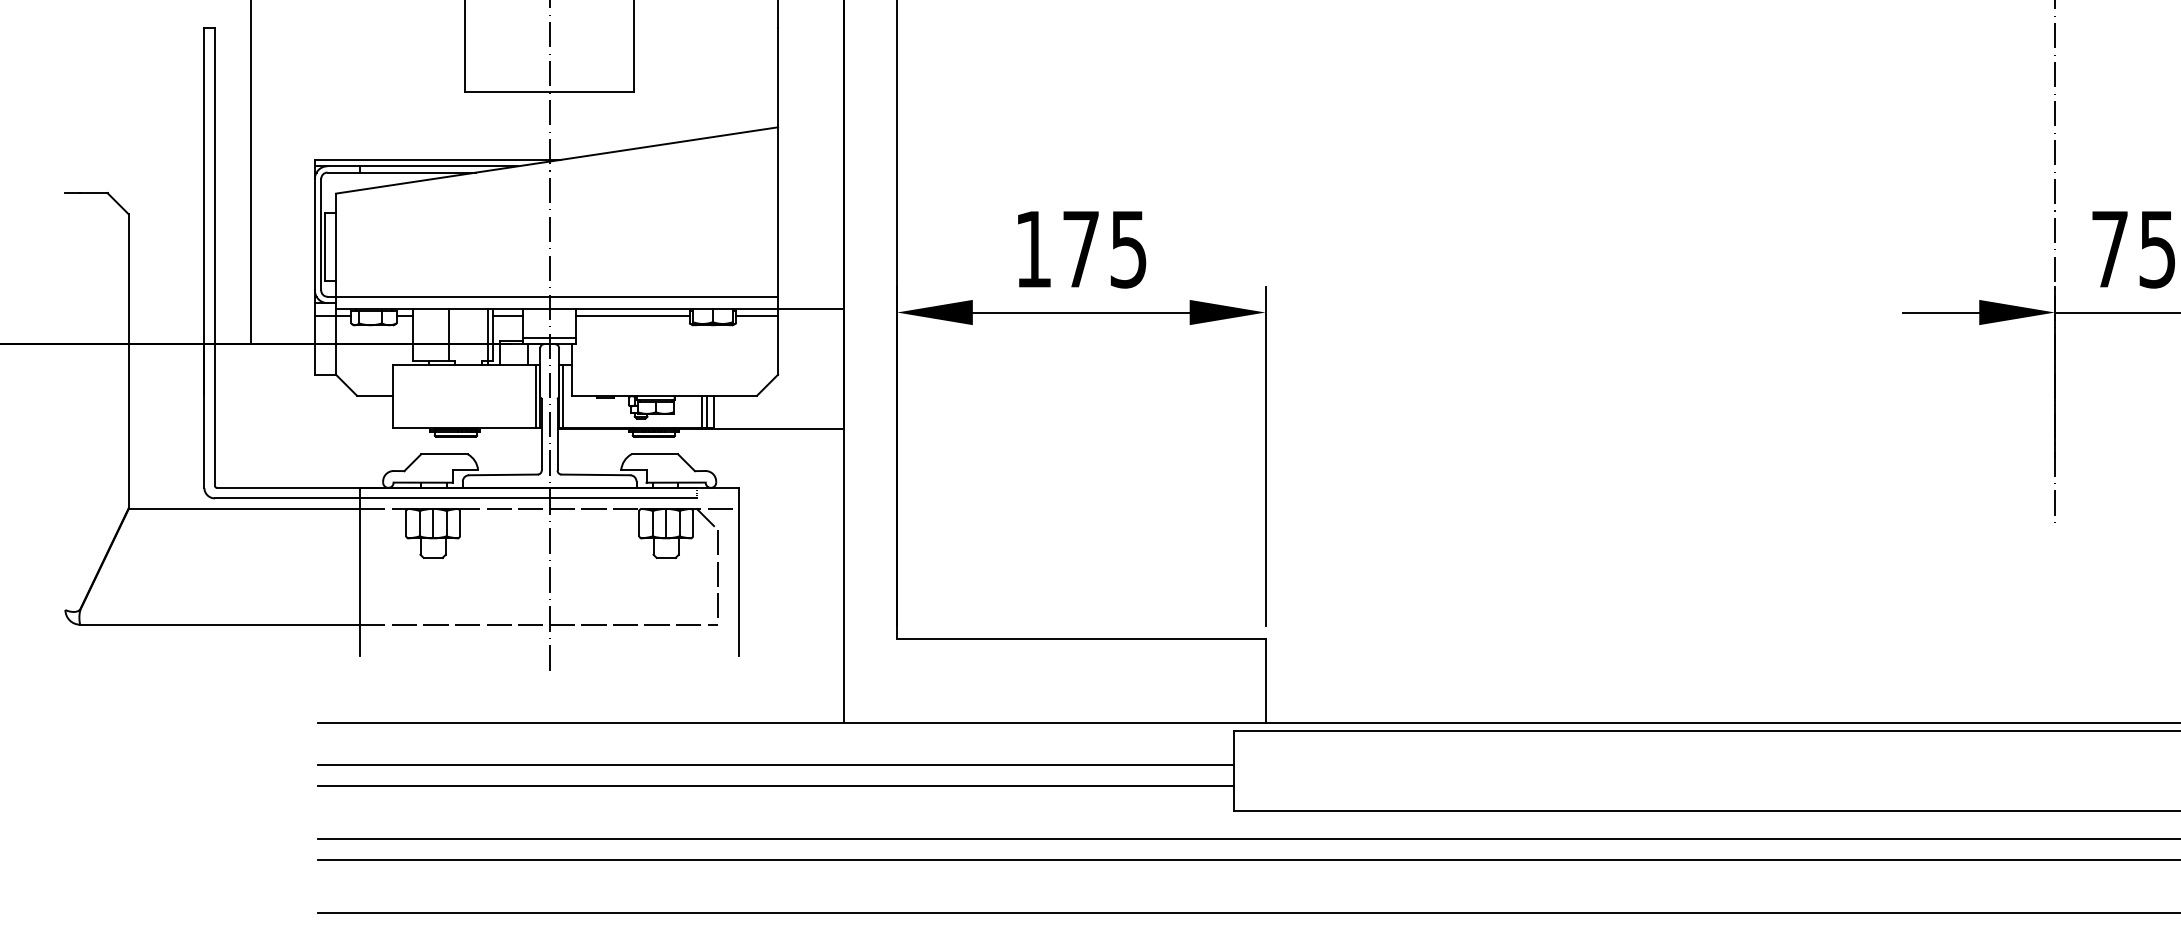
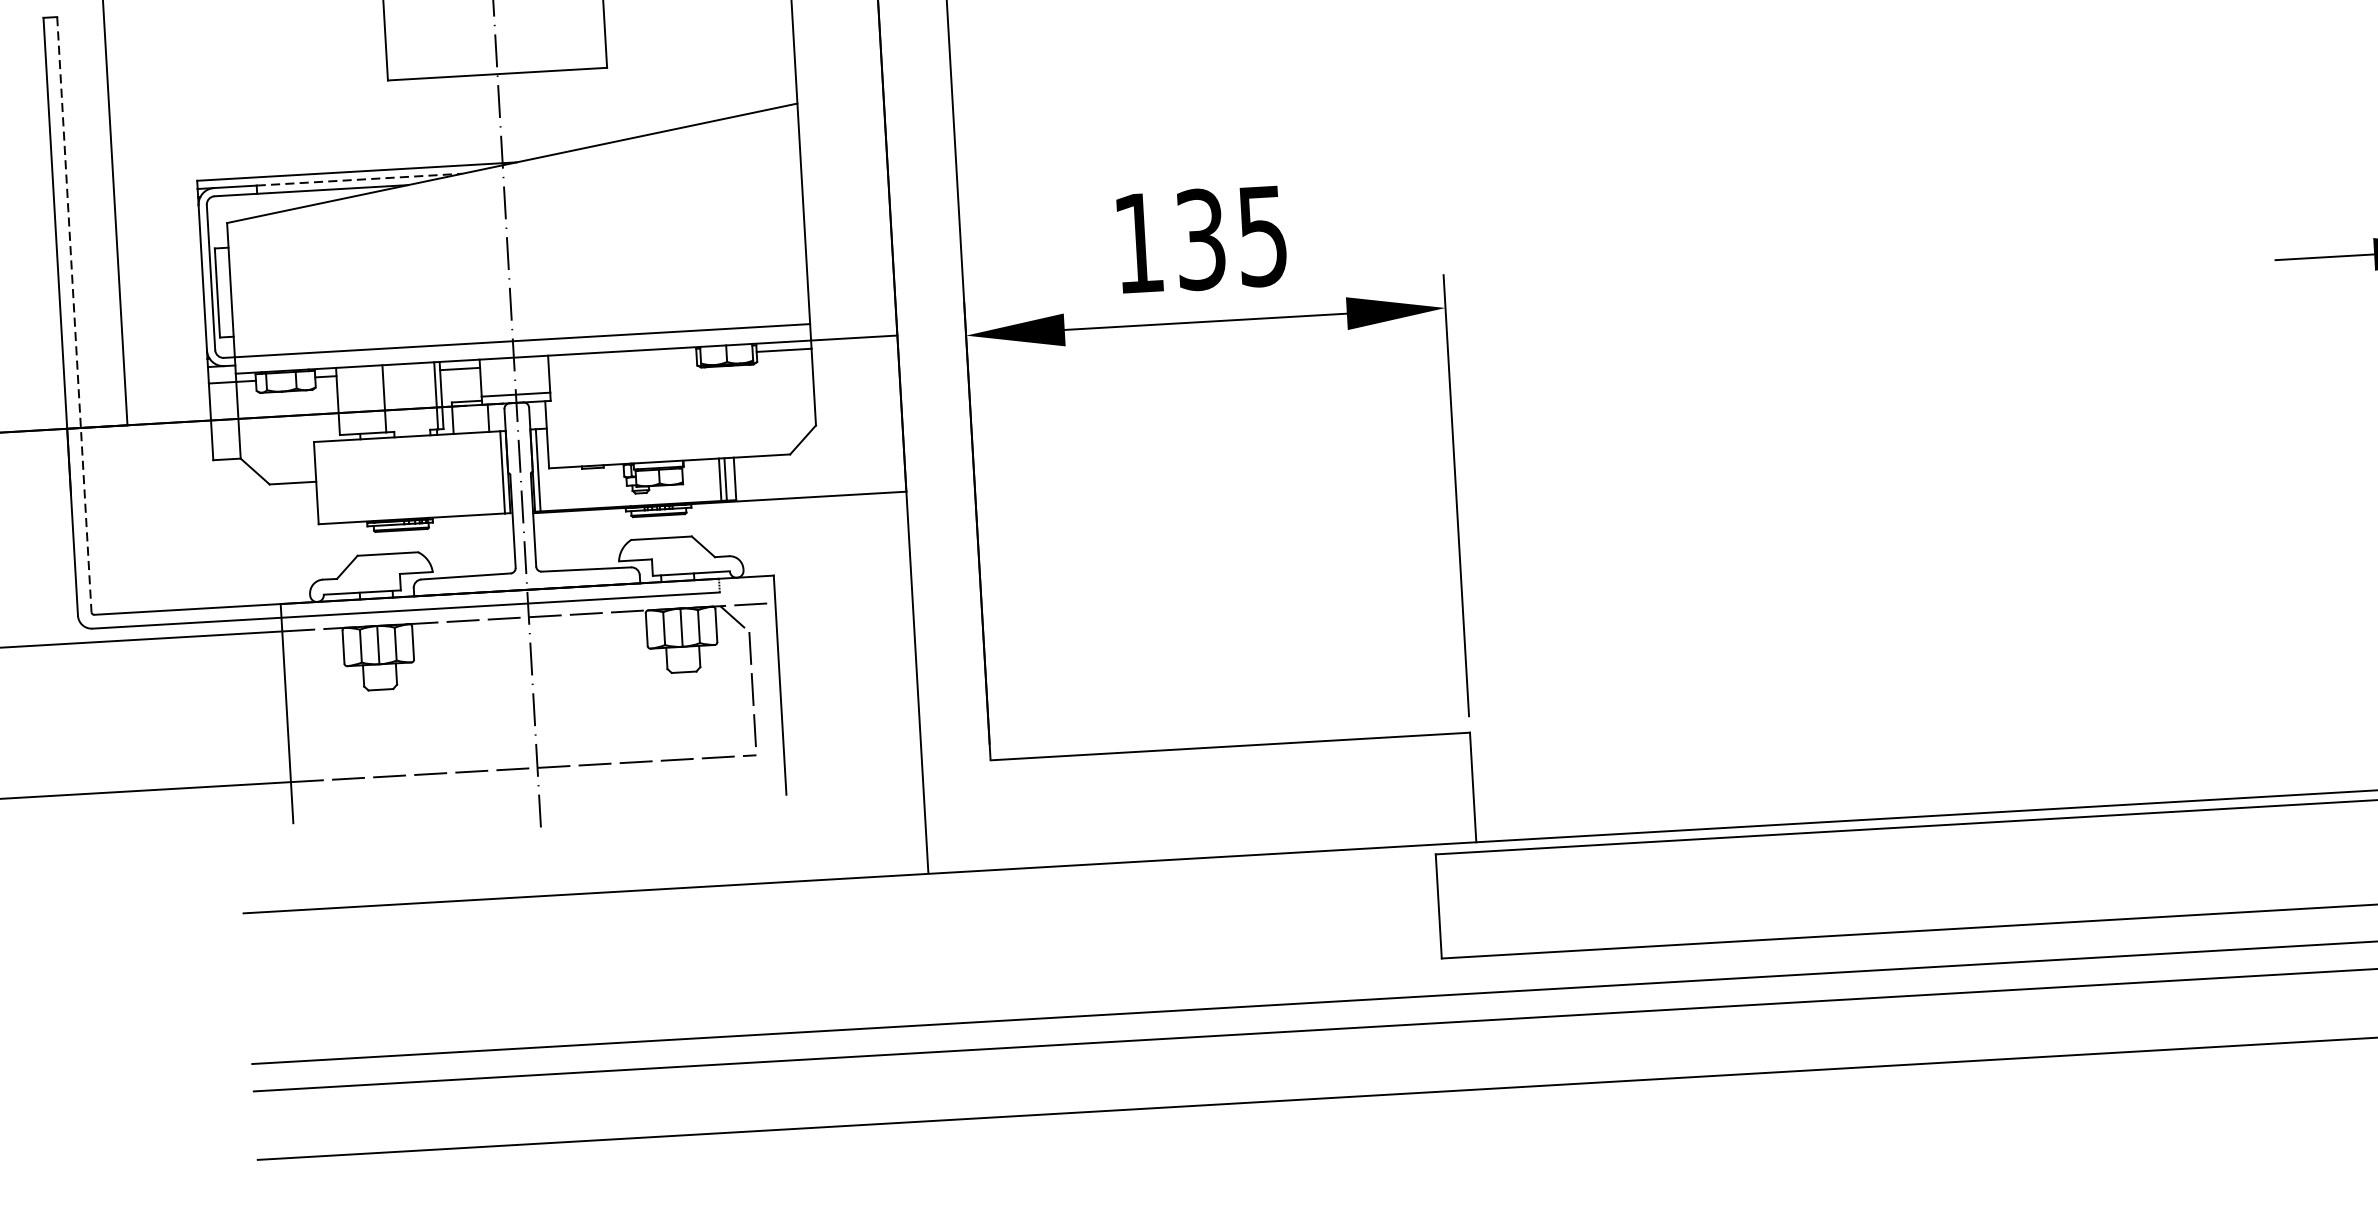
line: (439, 166) -> (359, 179), solid -> dashed
text: (1081, 249) -> (1201, 239), 175 -> 135
line: (214, 257) -> (73, 315), solid -> dashed
line: (632, 315) -> (622, 359), removed
line: (775, 765) -> (841, 934), removed
line: (775, 786) -> (843, 961), removed

